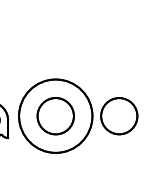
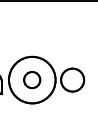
circle: (54, 115) -> (31, 79), size x0.7

